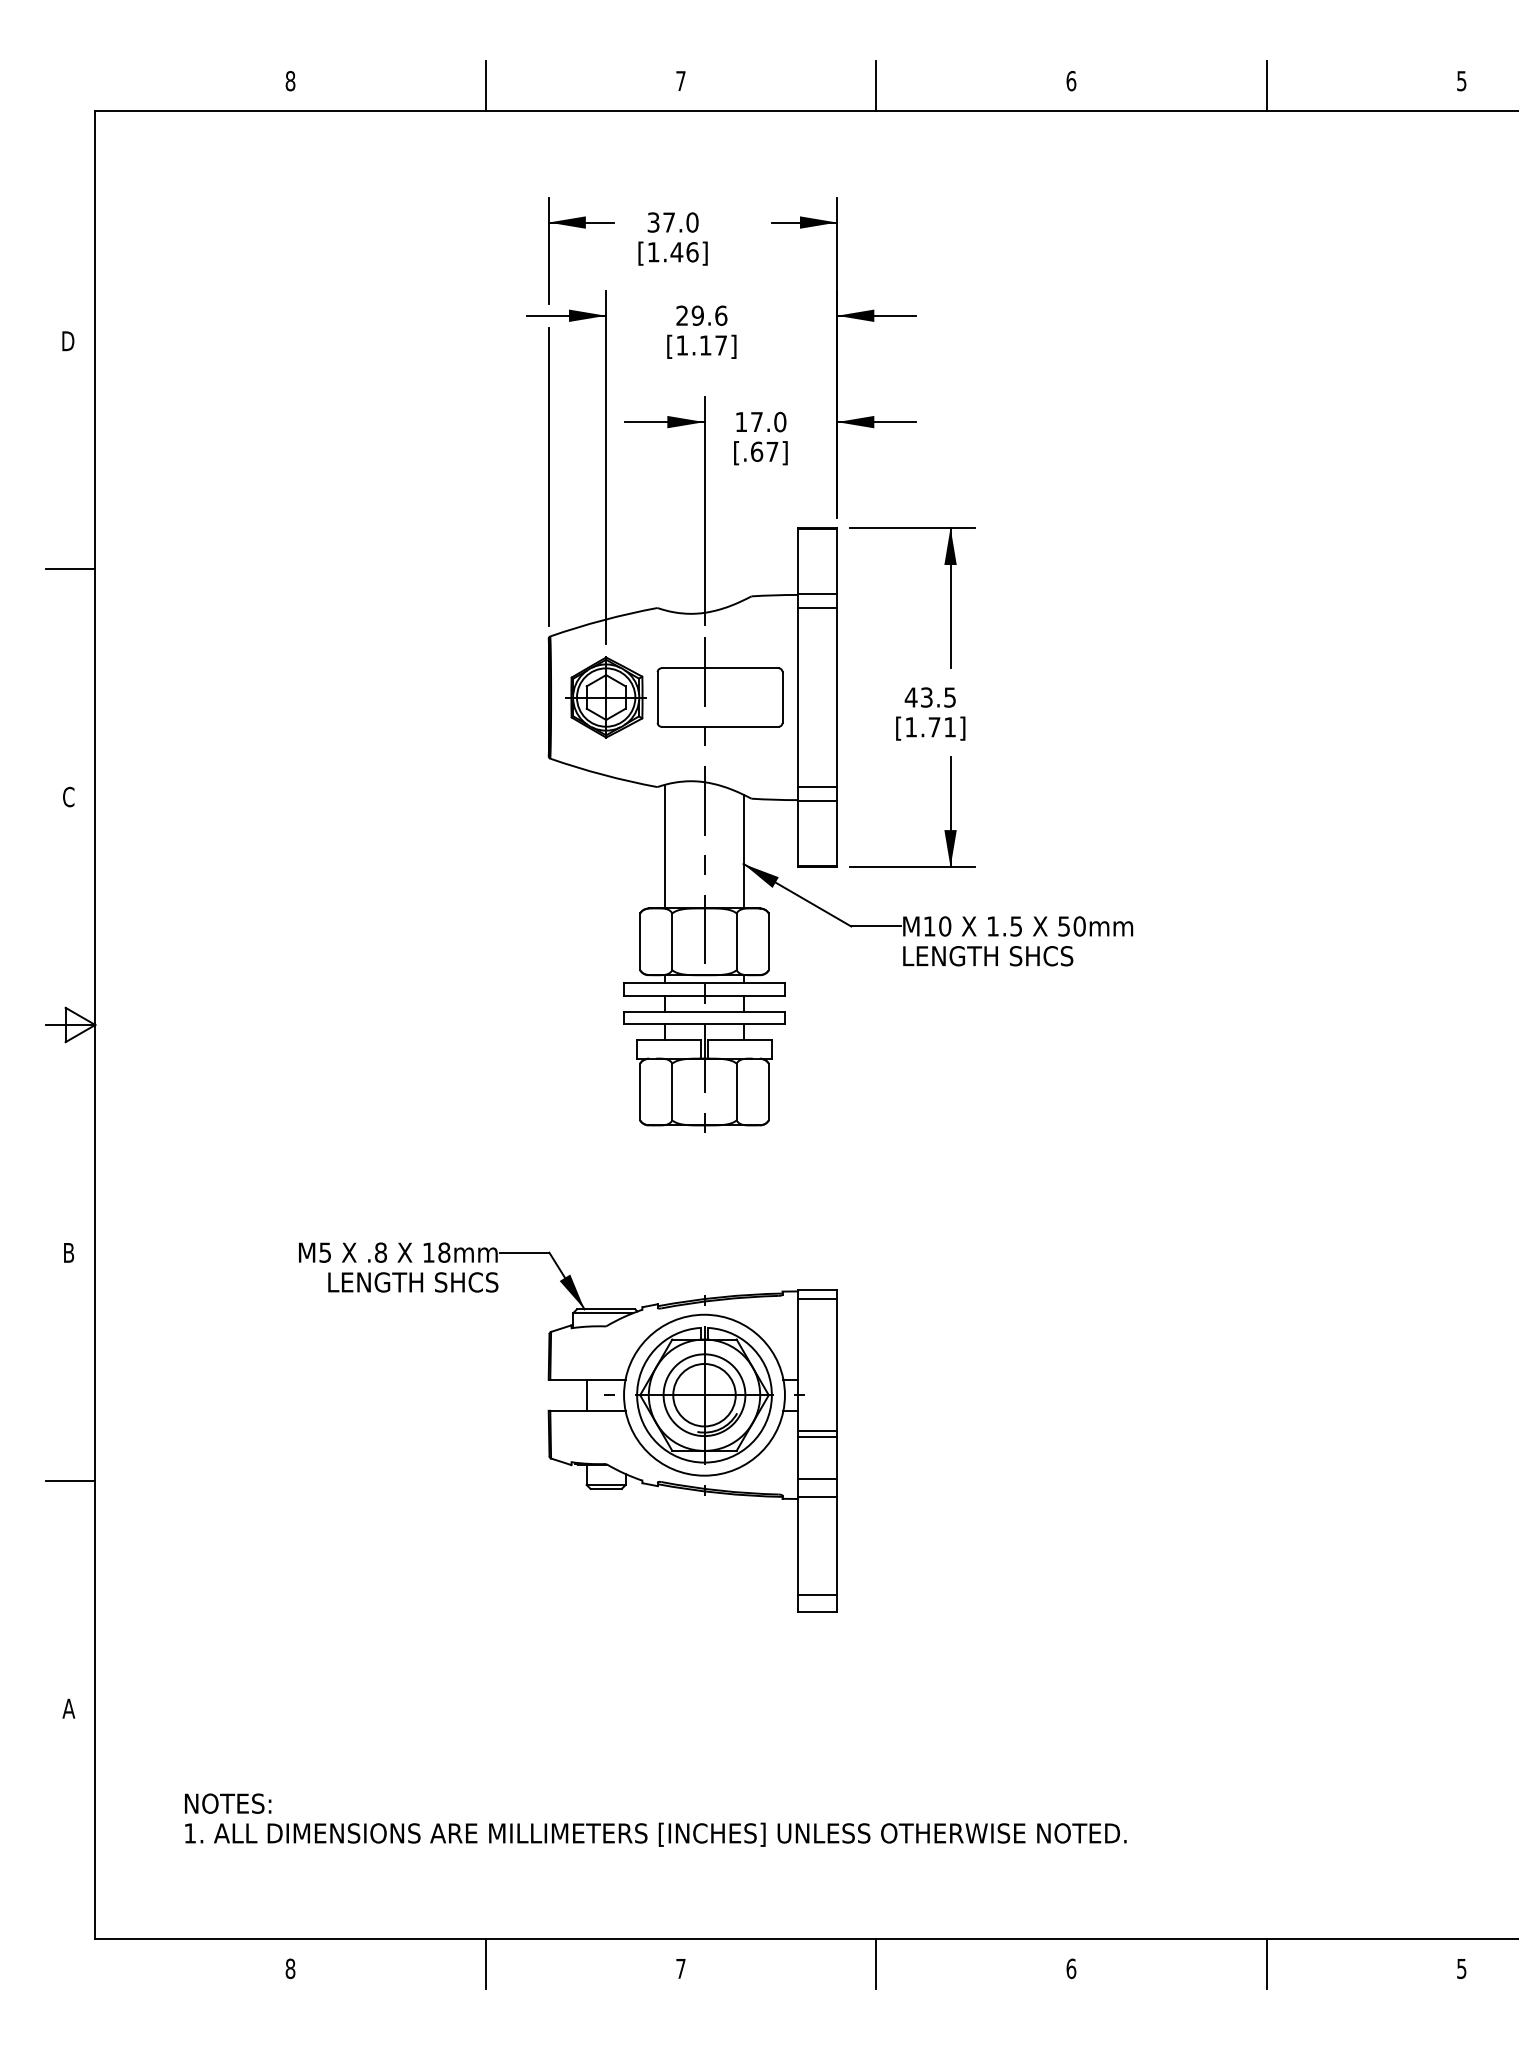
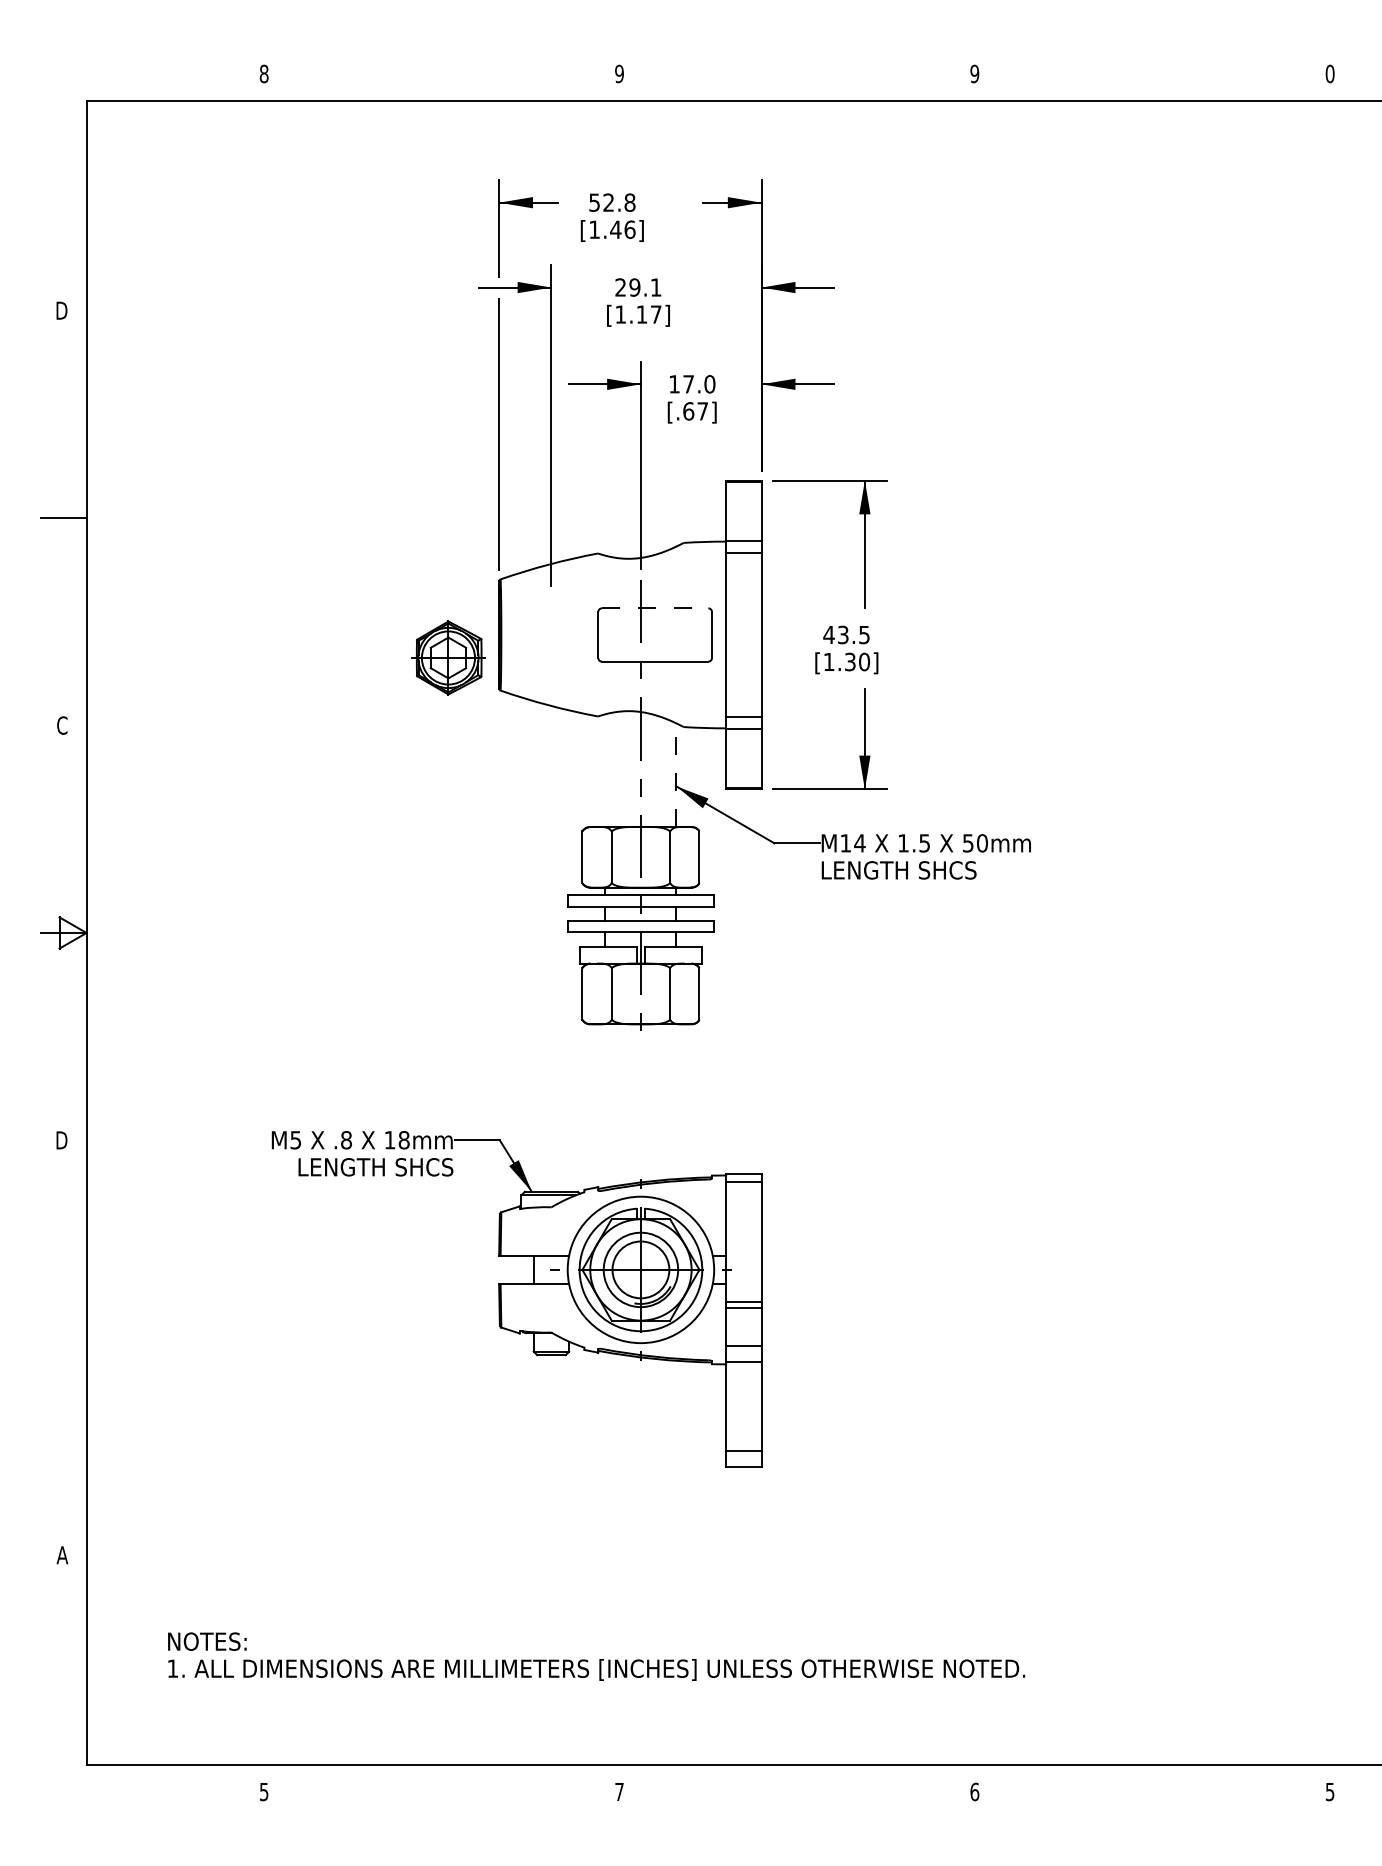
text: (680, 80) -> (619, 73), 7 -> 9
text: (1071, 80) -> (974, 73), 6 -> 9
text: (1461, 80) -> (1329, 73), 5 -> 0
line: (485, 86) -> (441, 78), removed
line: (876, 86) -> (797, 78), removed
line: (1266, 86) -> (1152, 78), removed
text: (673, 222) -> (612, 202), 37.0 -> 52.8
text: (720, 315) -> (655, 287), 29.6 -> 29.1
line: (720, 668) -> (655, 608), solid -> dashed
part: (606, 697) -> (448, 657), moved
text: (942, 726) -> (857, 661), [1.71] -> [1.30]
line: (665, 846) -> (605, 770), removed
line: (743, 851) -> (676, 775), solid -> dashed
text: (944, 926) -> (859, 843), M10 -> M14
text: (67, 1253) -> (61, 1140), B -> D
line: (70, 1480) -> (63, 1347), removed
line: (485, 1963) -> (441, 1787), removed
line: (876, 1963) -> (797, 1787), removed
line: (1266, 1963) -> (1152, 1787), removed
text: (289, 1968) -> (263, 1791), 8 -> 5

